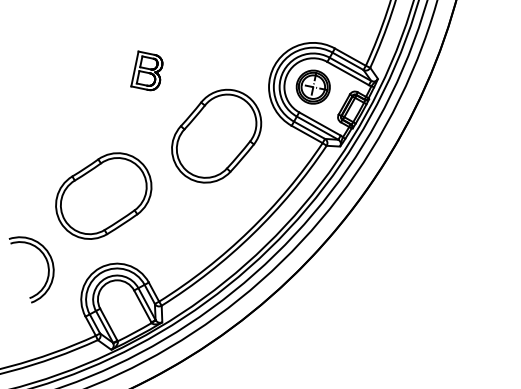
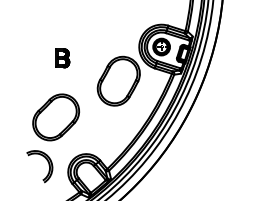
part: (148, 72) -> (62, 58), moved
part: (102, 195) -> (55, 117), moved

